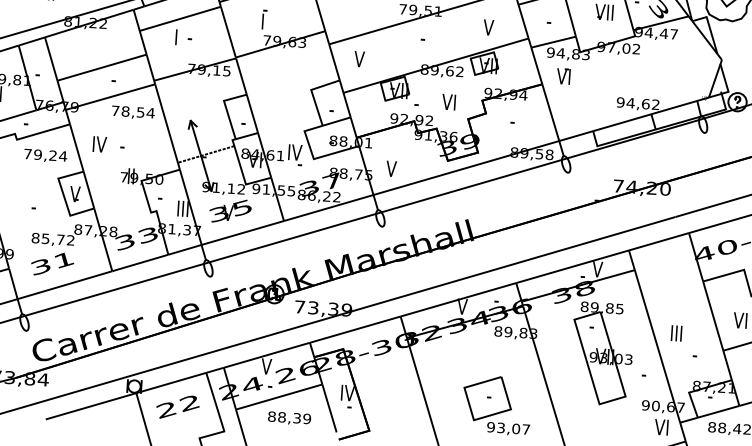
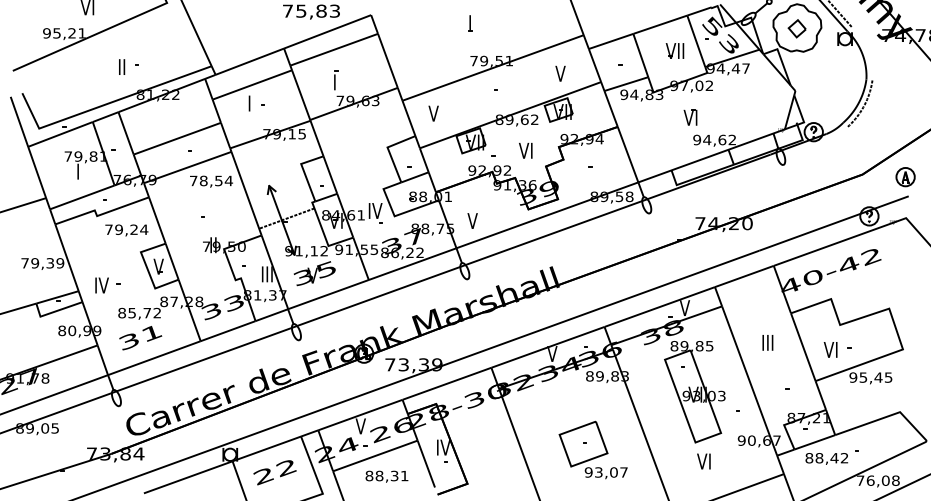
part: (563, 76) -> (690, 117), moved
text: (99, 144) -> (101, 285), moved
text: (676, 333) -> (767, 342), moved
text: (306, 418) -> (404, 475), 88,39 -> 88,31
text: (661, 427) -> (703, 461), moved

